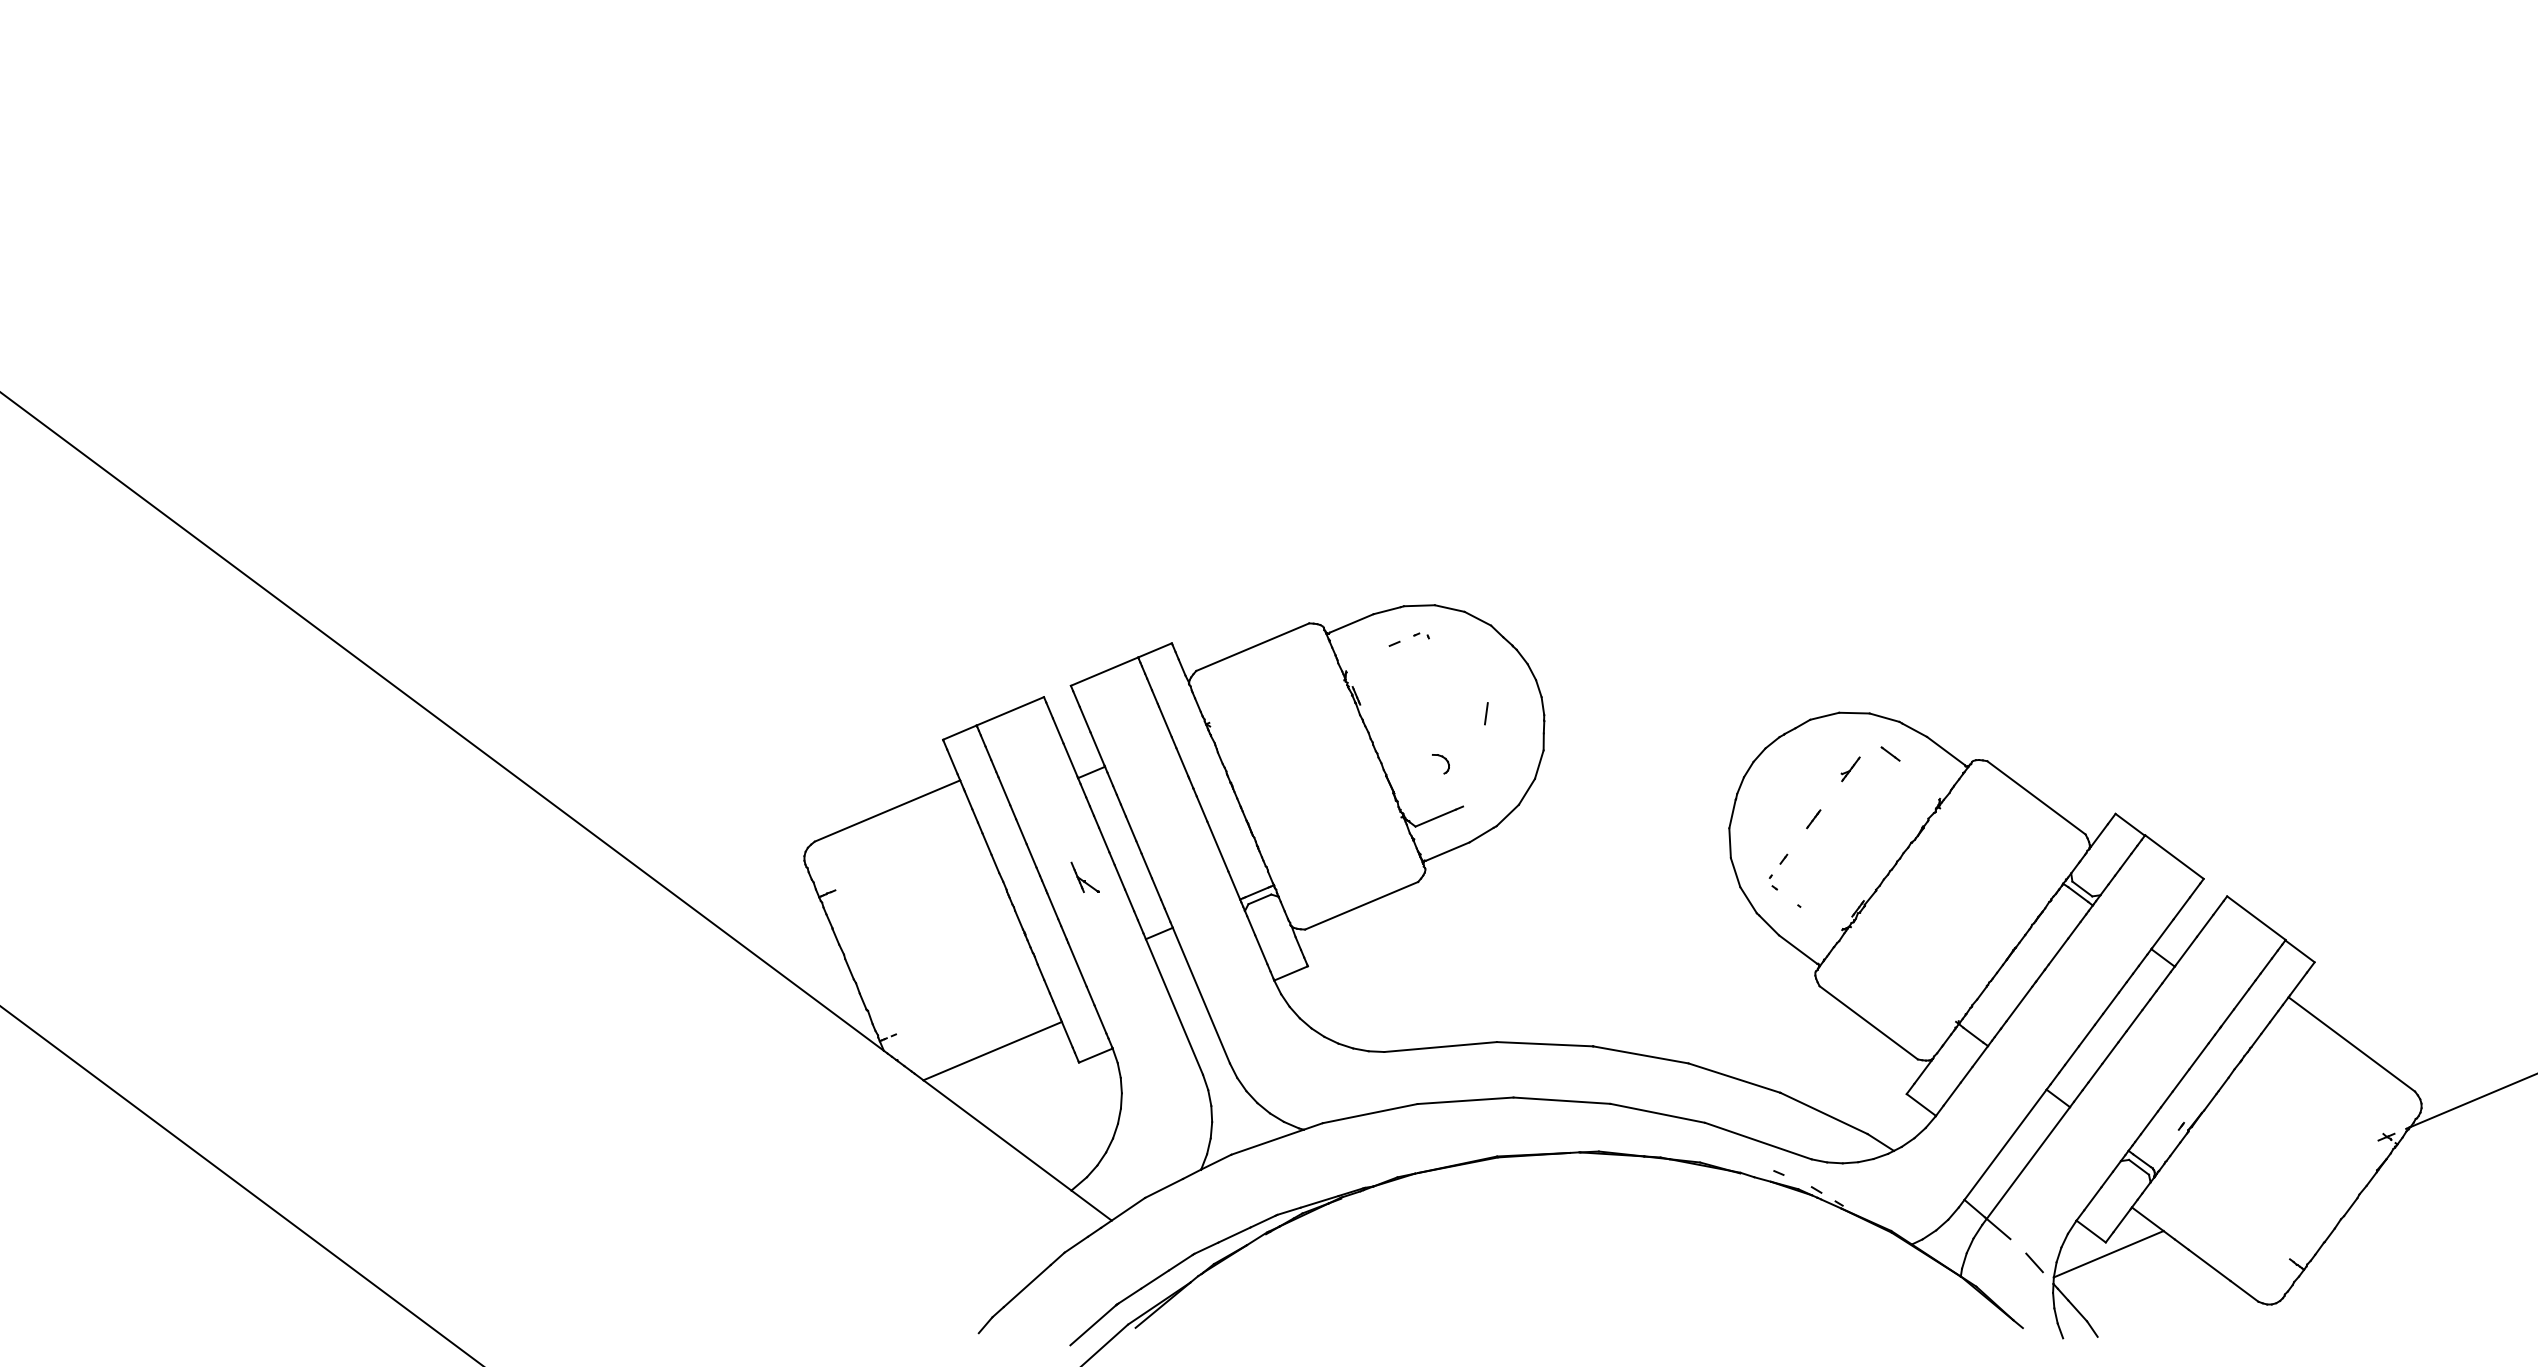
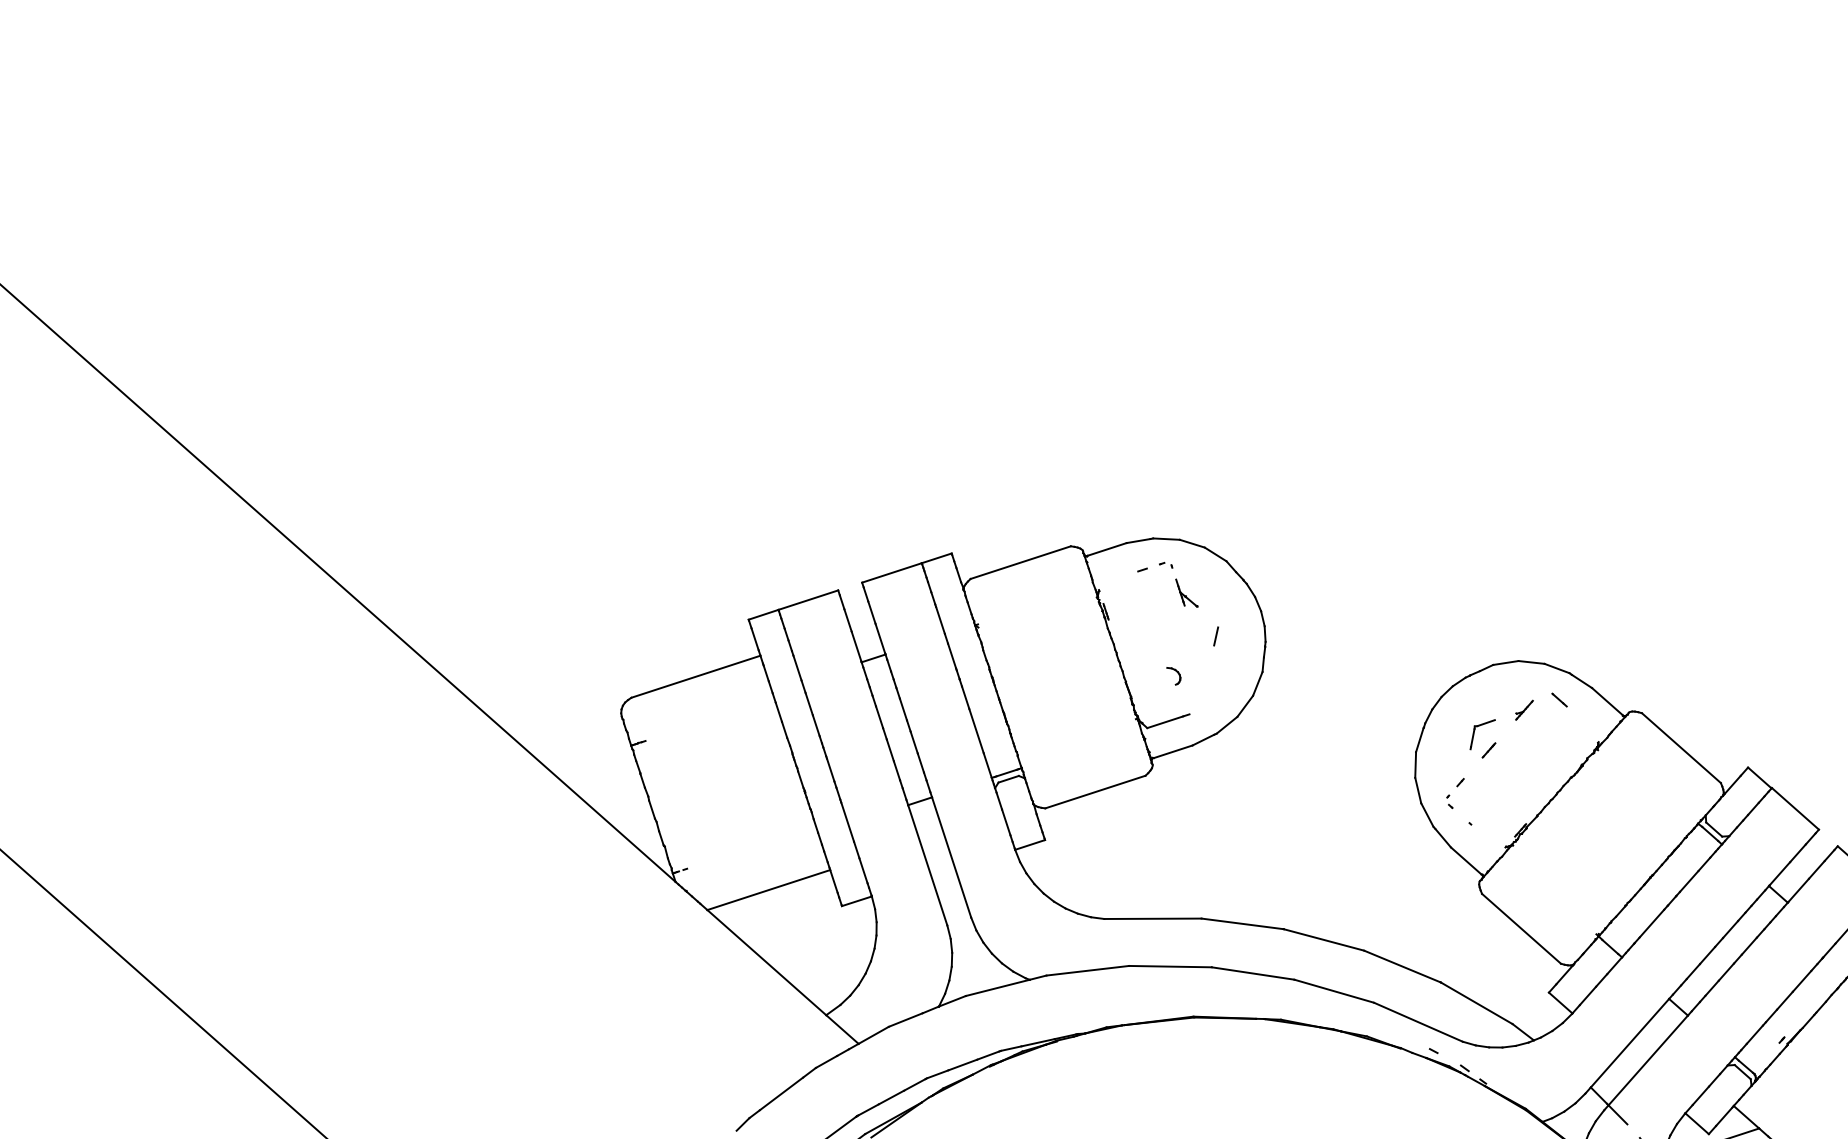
part: (1795, 801) -> (1474, 733), added
part: (1084, 876) -> (1186, 592), moved

